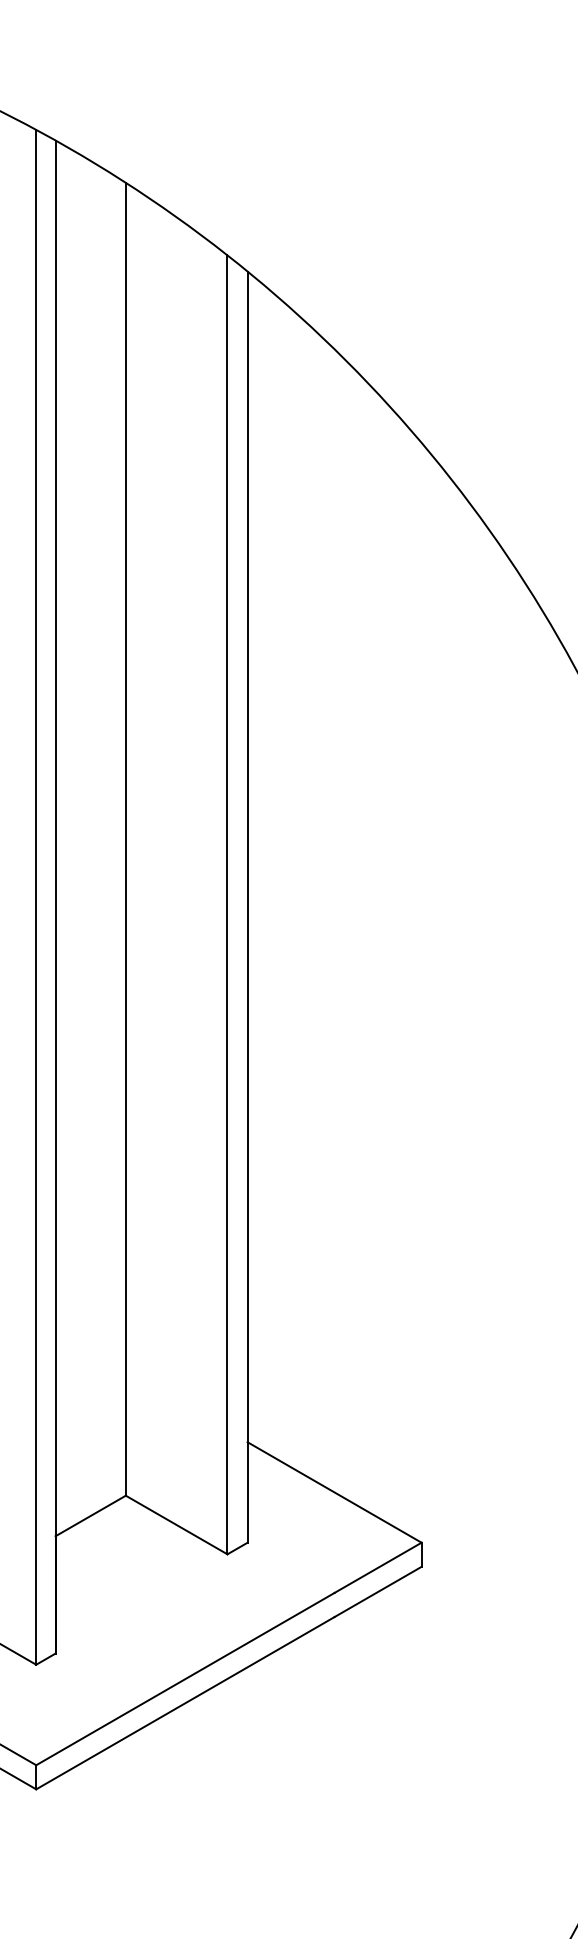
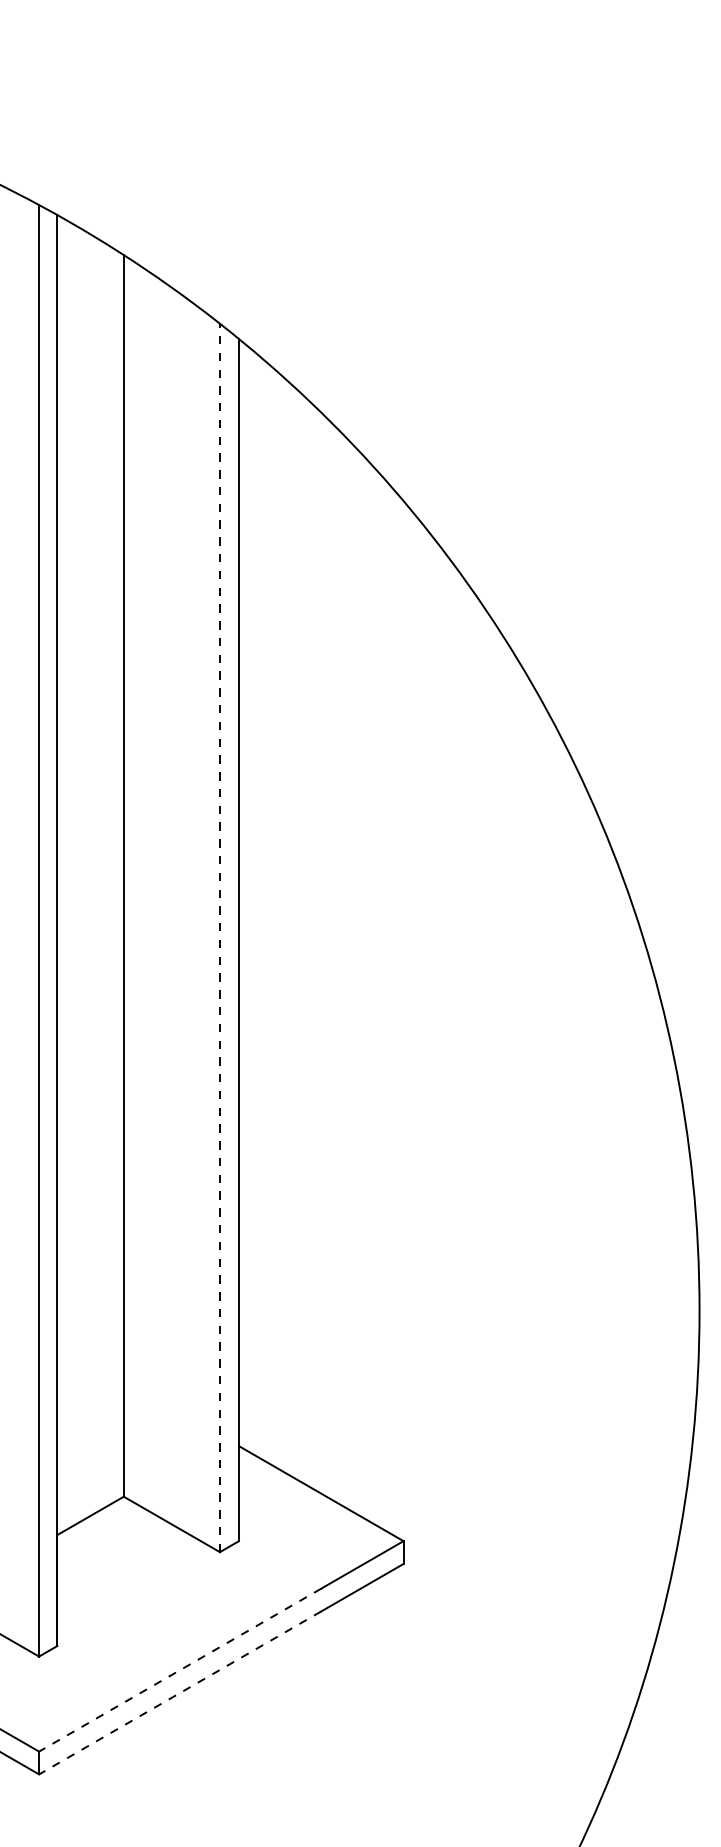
line: (227, 904) -> (219, 937), solid -> dashed
line: (185, 1679) -> (180, 1670), solid -> dashed
line: (185, 1702) -> (180, 1692), solid -> dashed

